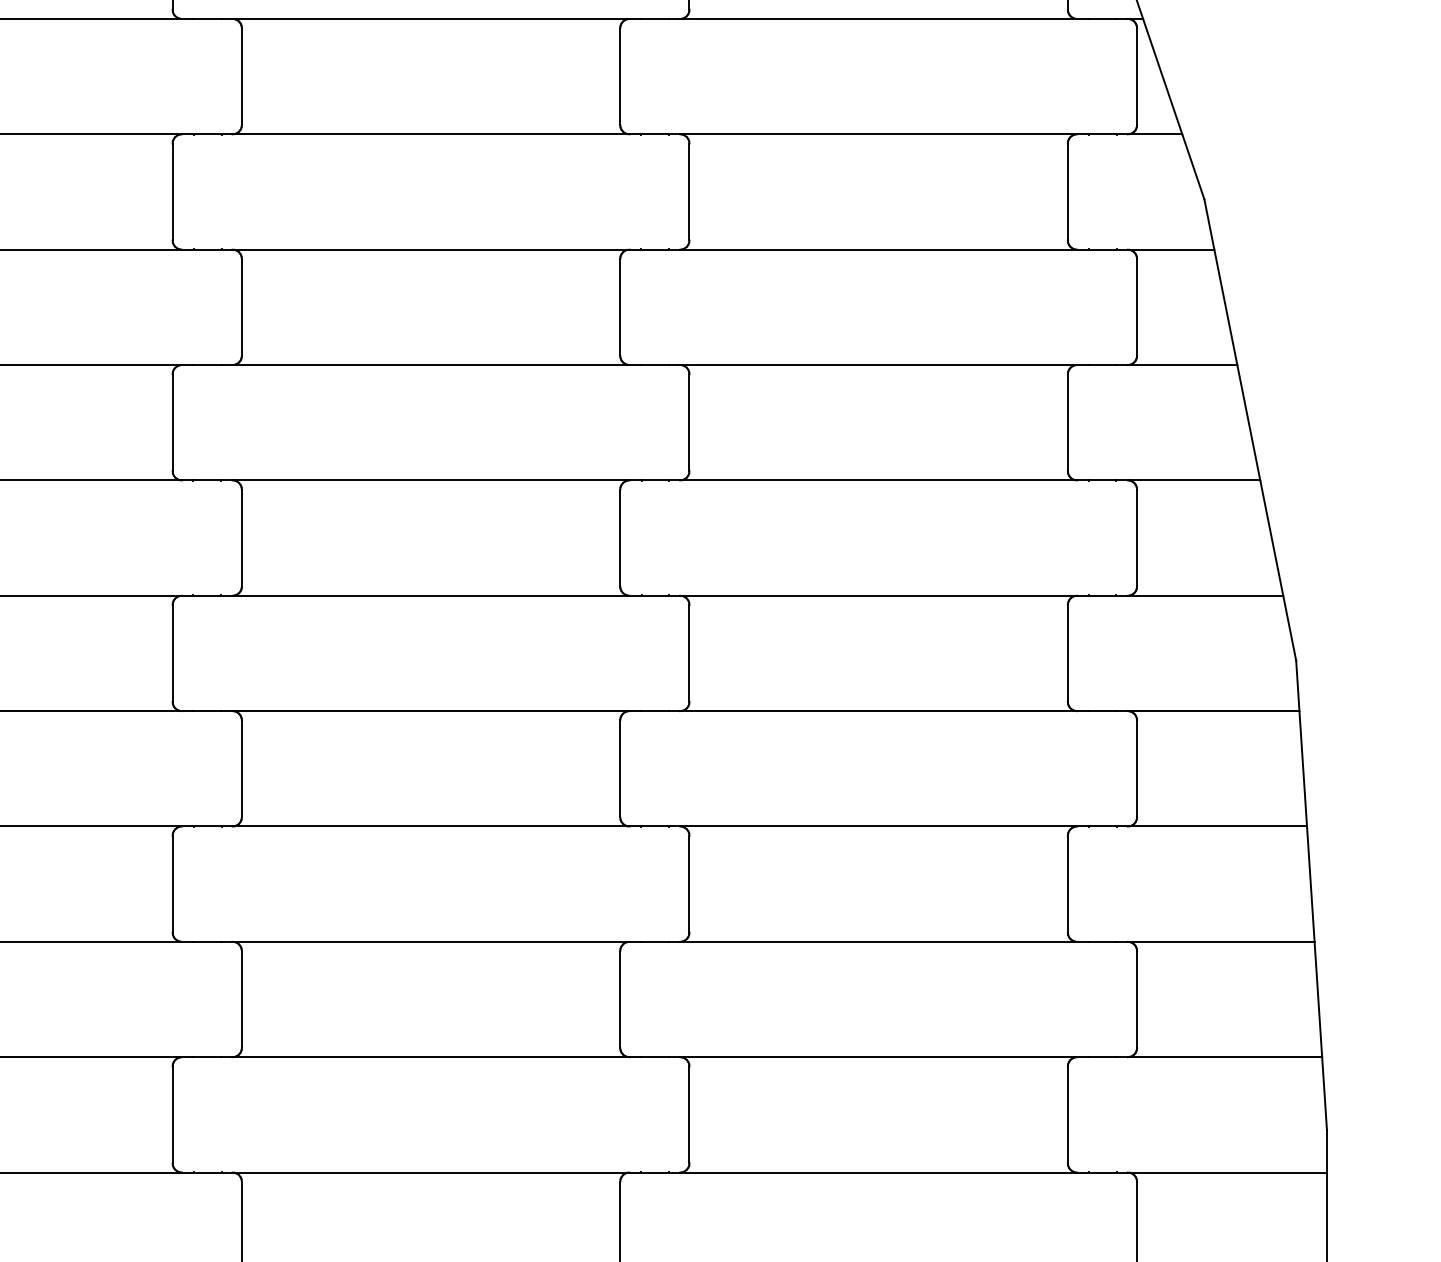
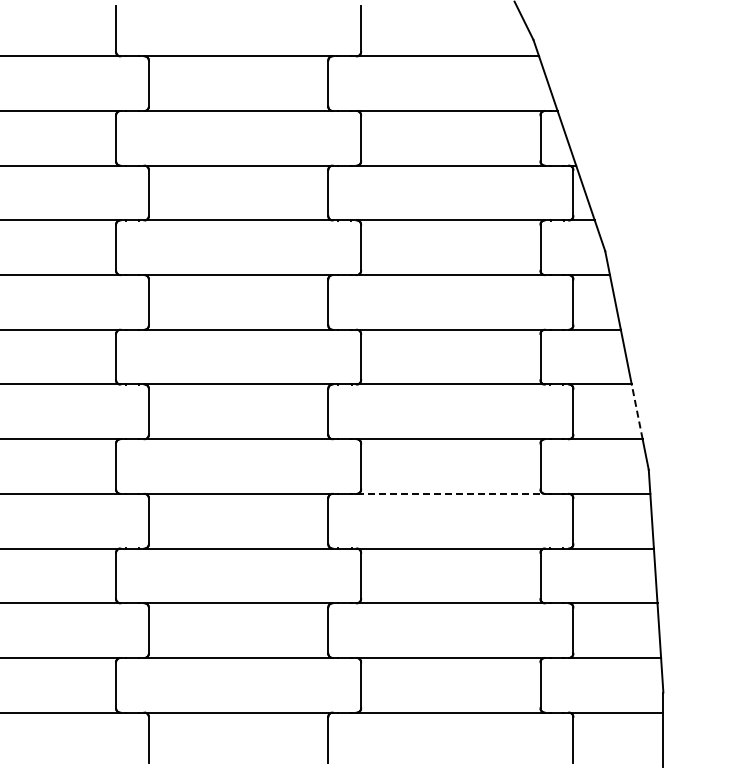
line: (1272, 537) -> (637, 411), solid -> dashed
line: (880, 710) -> (451, 493), solid -> dashed

